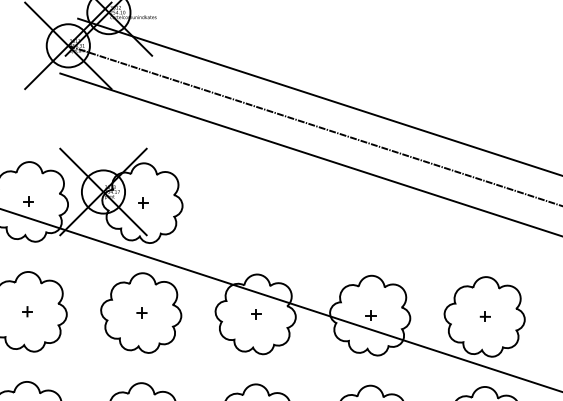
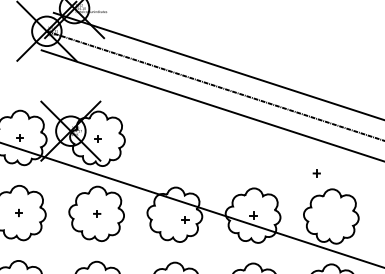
part: (256, 313) -> (185, 219), moved
part: (484, 316) -> (316, 173), moved

